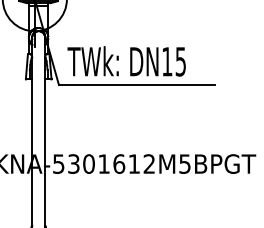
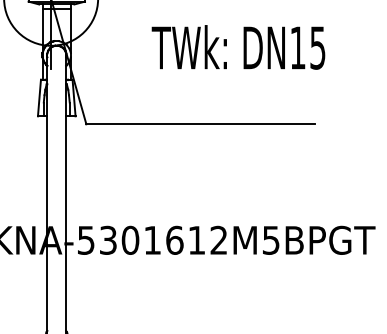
text: (126, 61) -> (238, 47), moved

